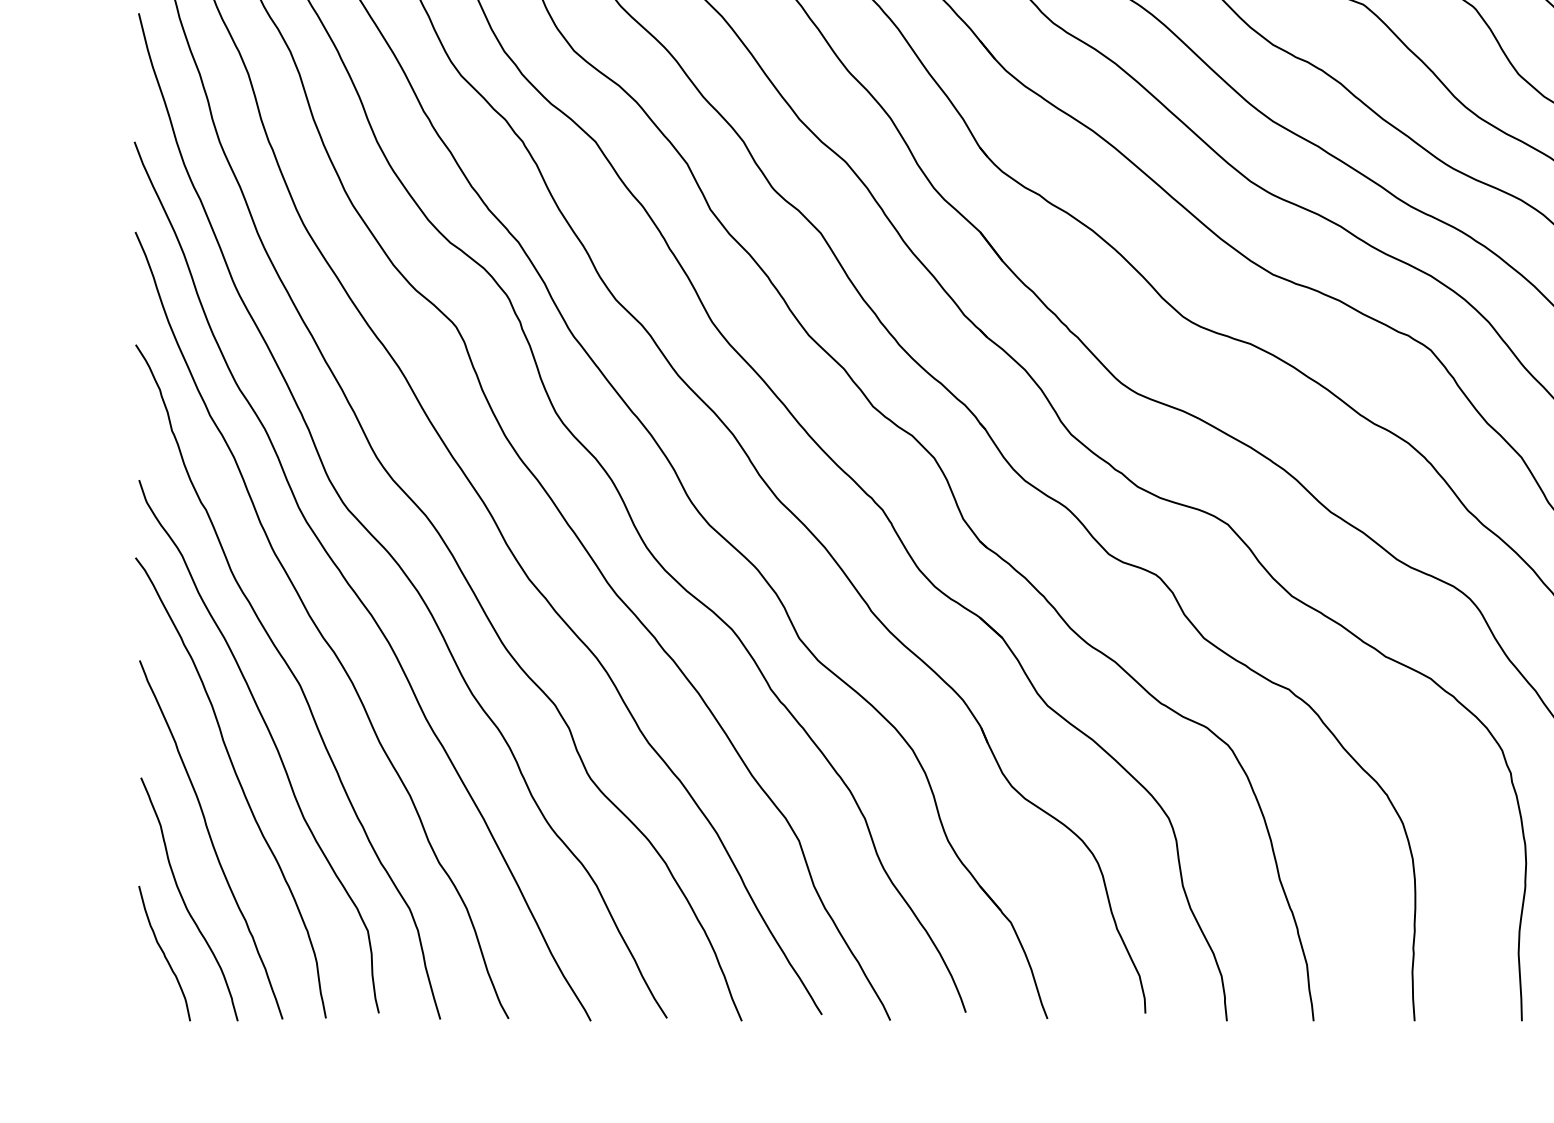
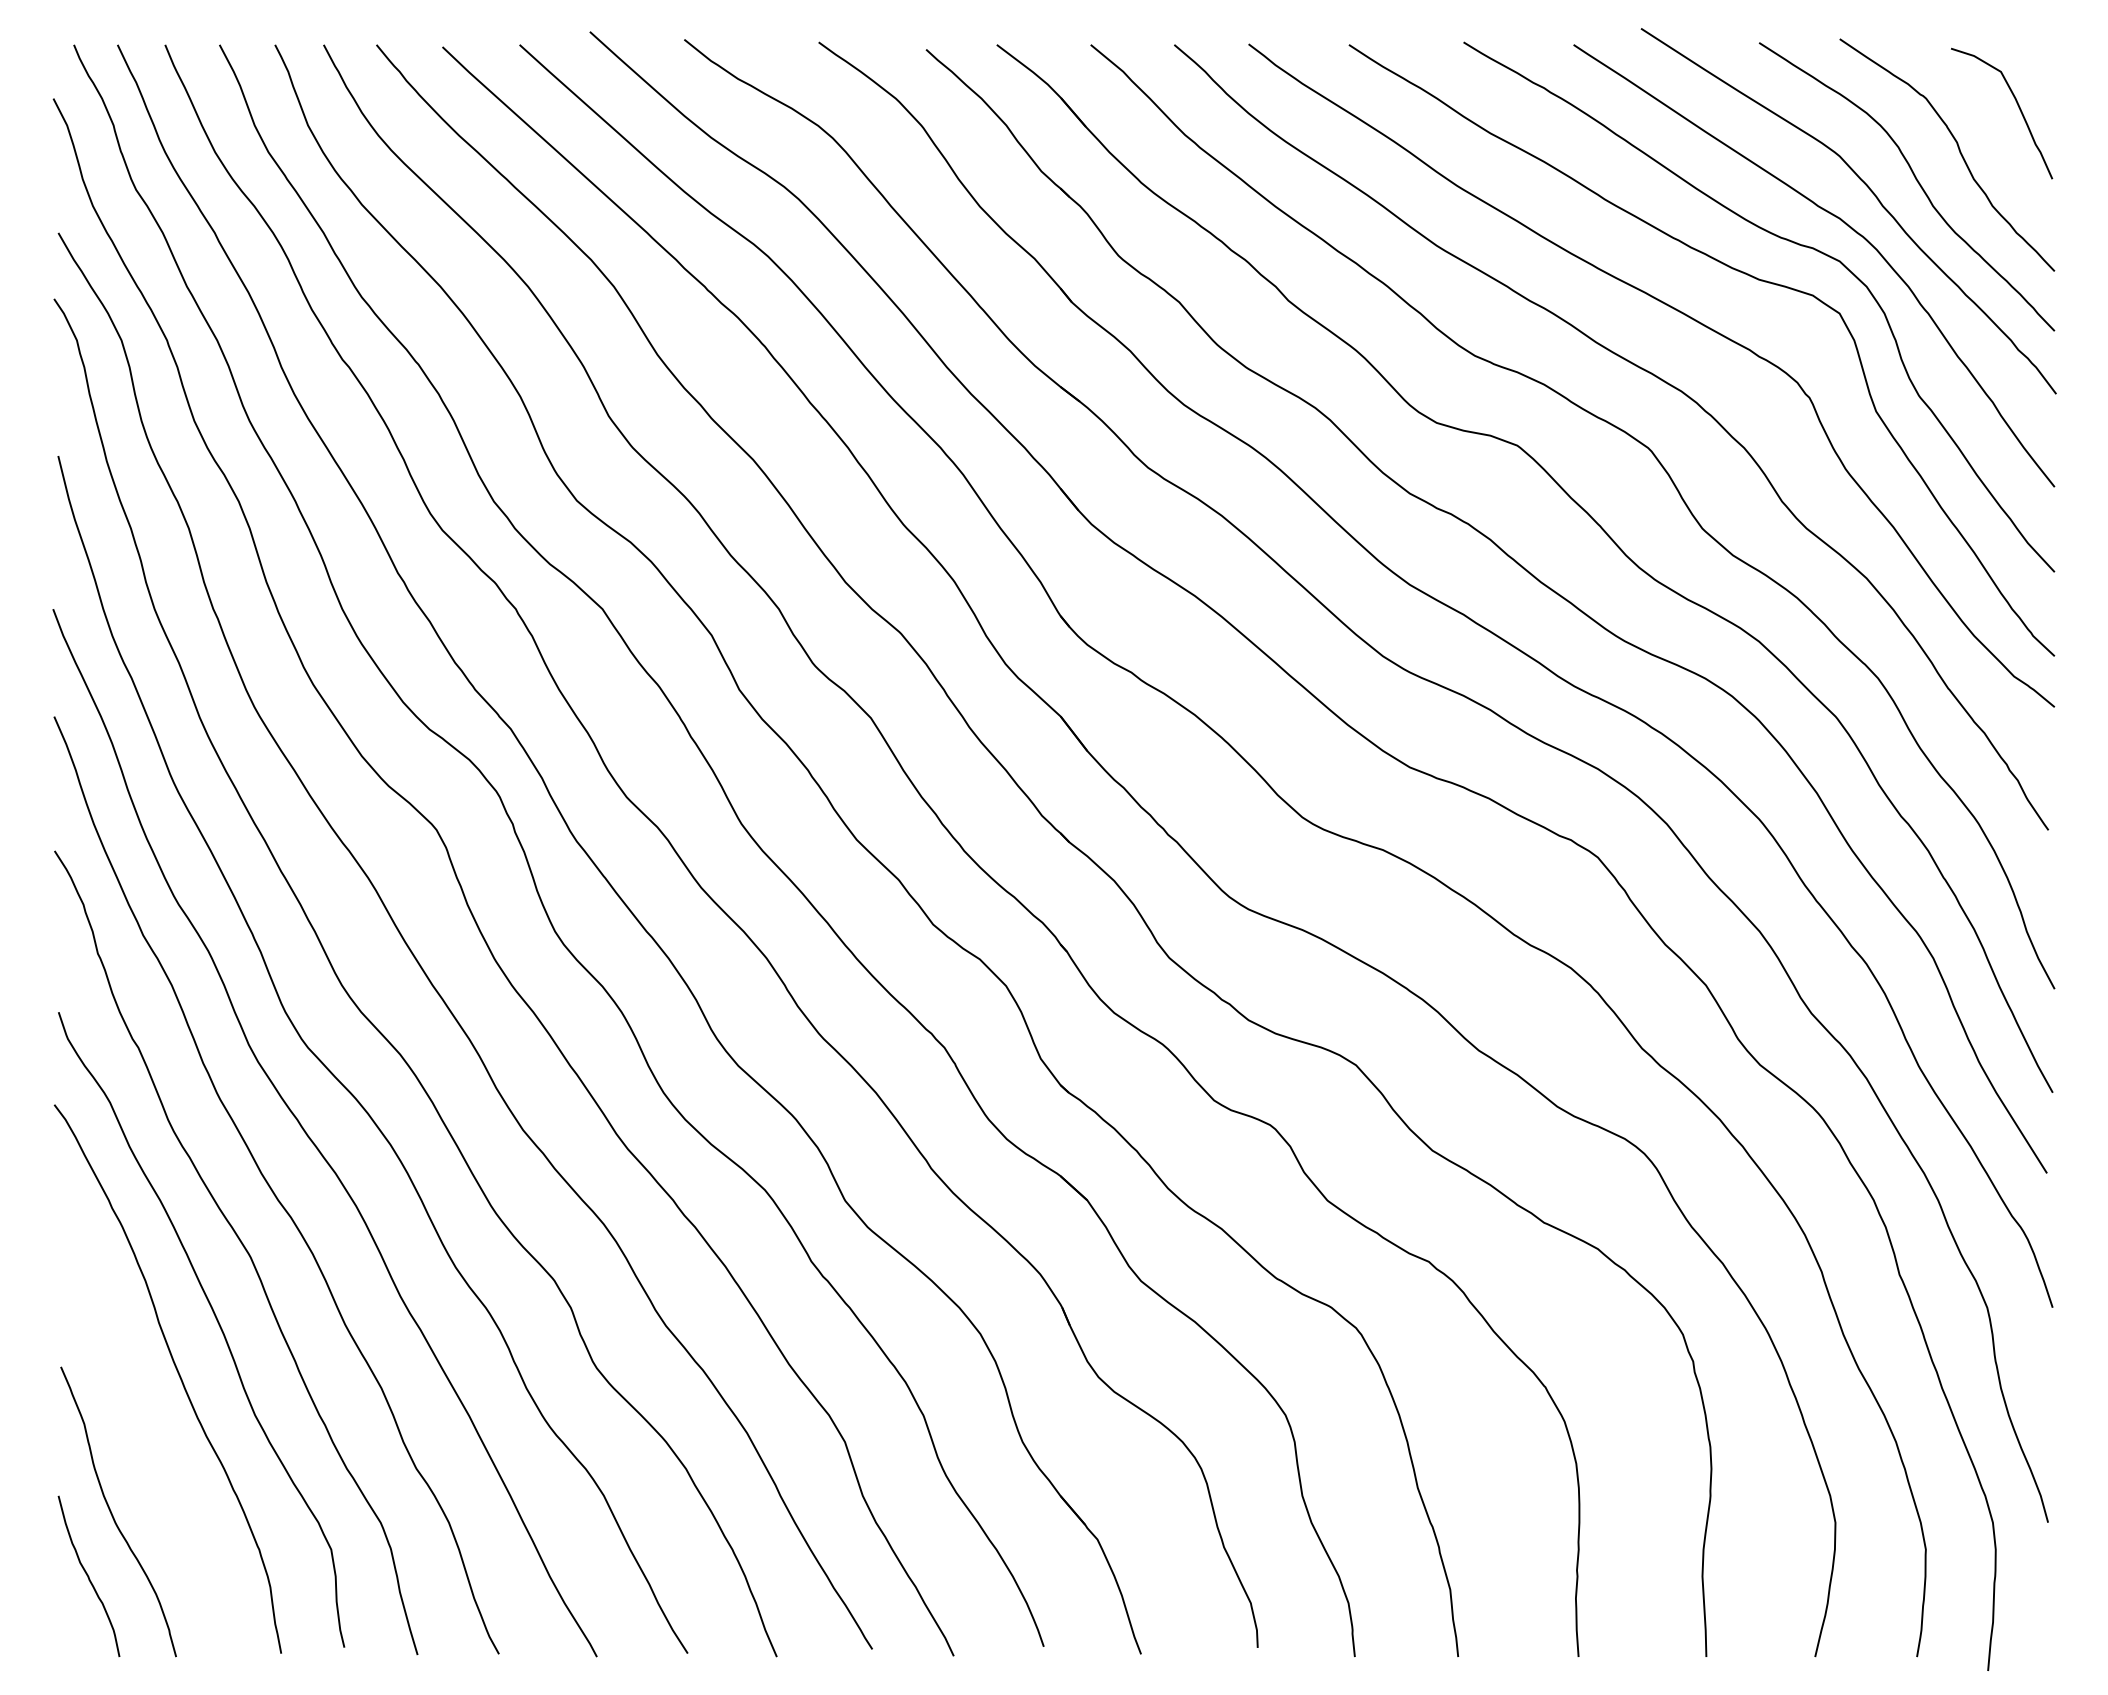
curve: (211, 839) -> (144, 1440), removed

